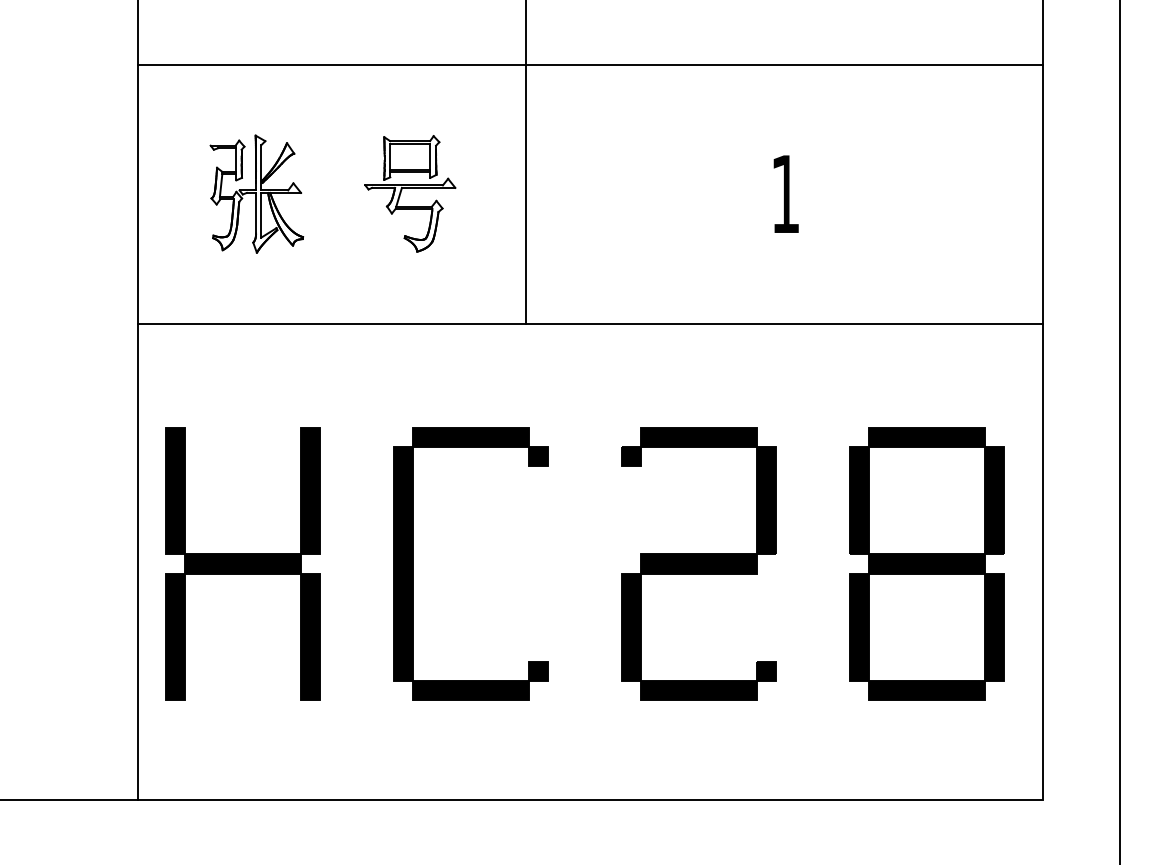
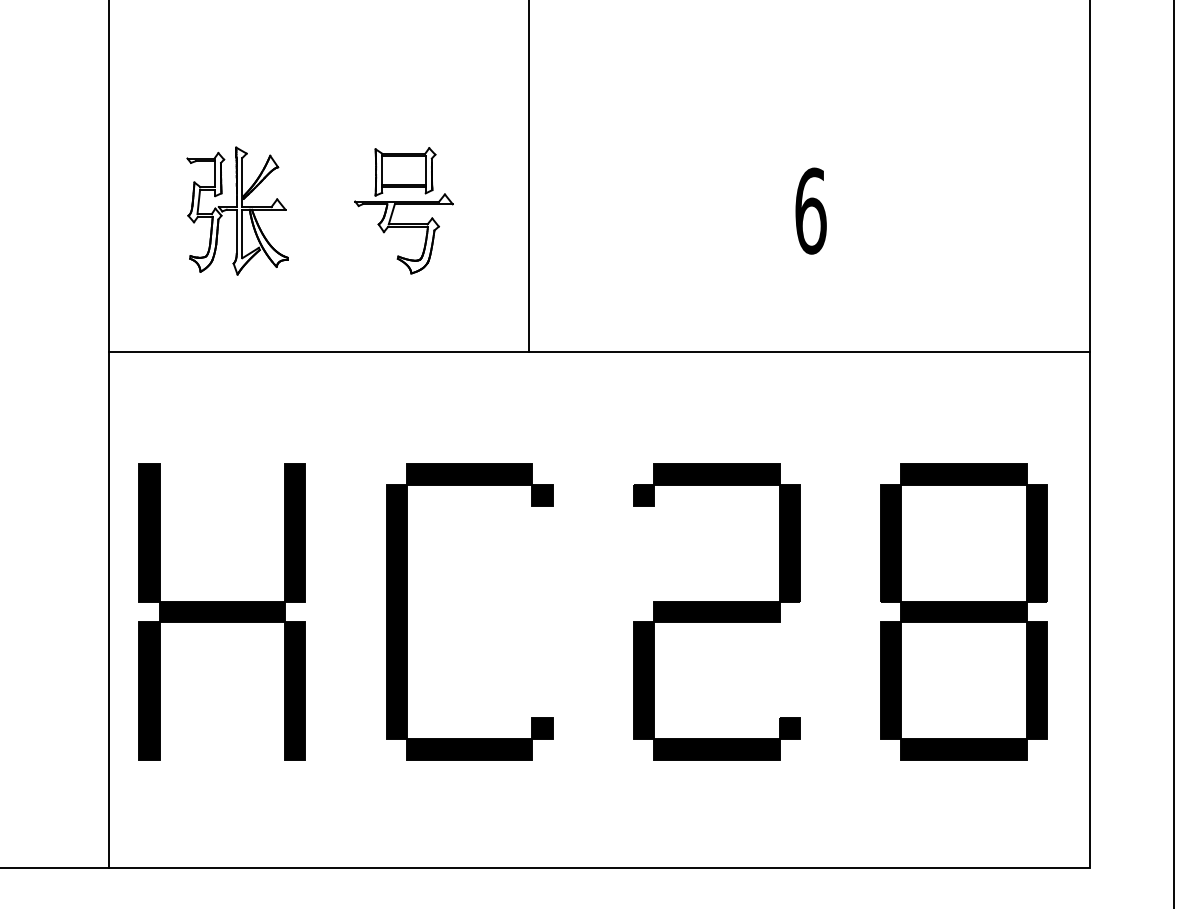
line: (590, 64) -> (599, 70), removed
text: (785, 194) -> (810, 211), 1 -> 6

